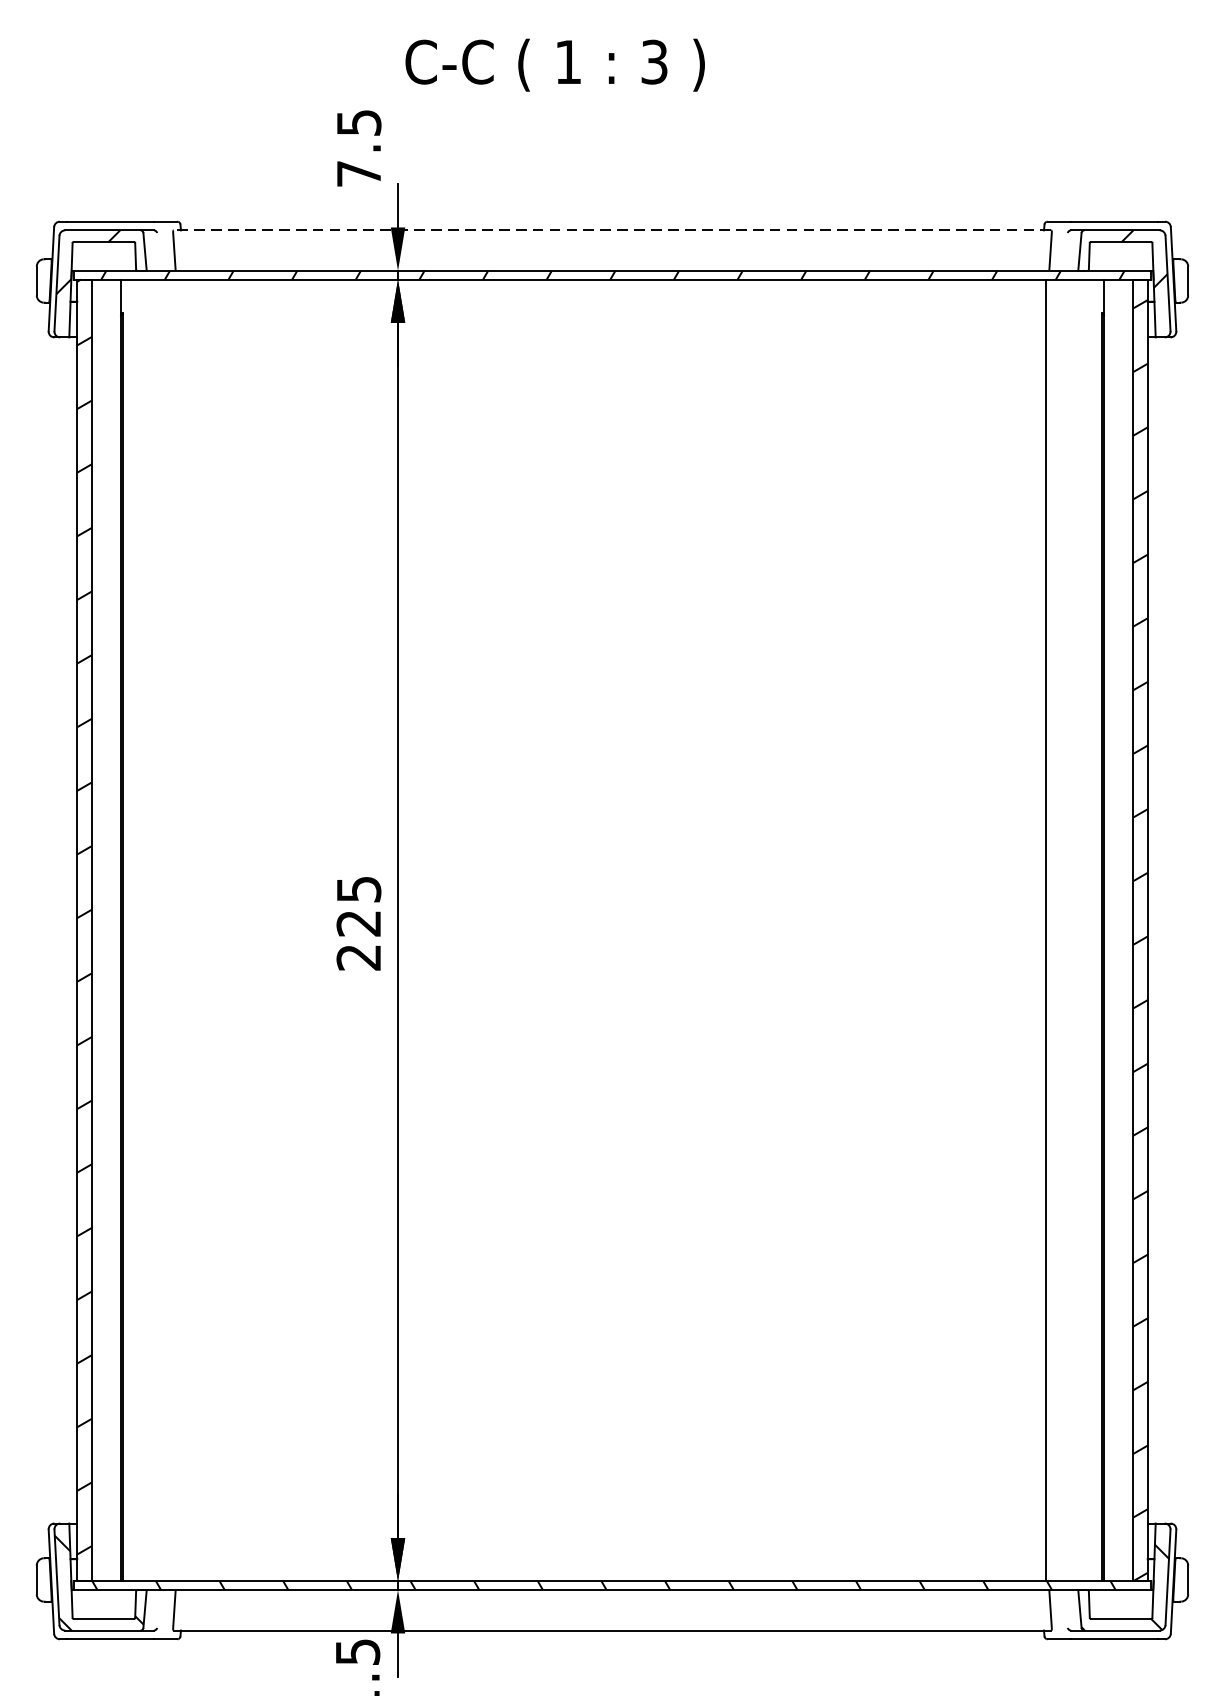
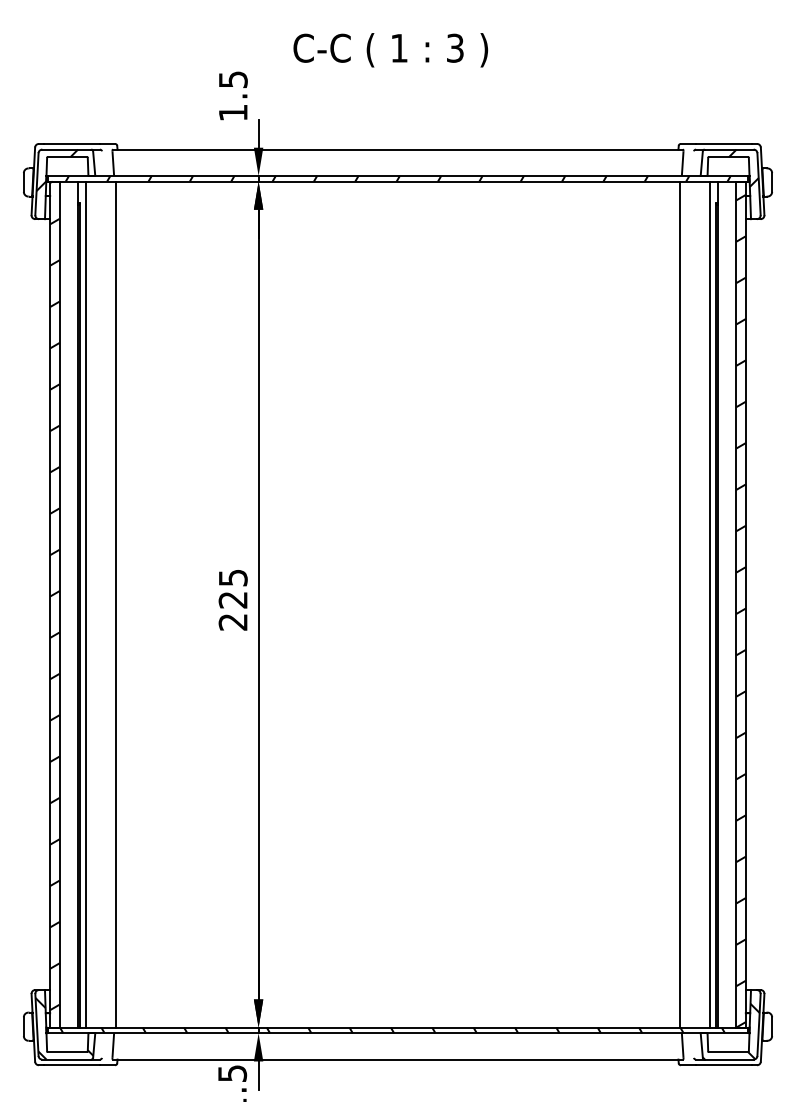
text: (554, 65) -> (390, 50), moved
text: (359, 173) -> (233, 112), 7.5 -> 1.5
line: (611, 230) -> (397, 149), dashed -> solid
line: (131, 930) -> (85, 604), added
line: (177, 930) -> (115, 604), added
line: (1093, 930) -> (710, 604), added

